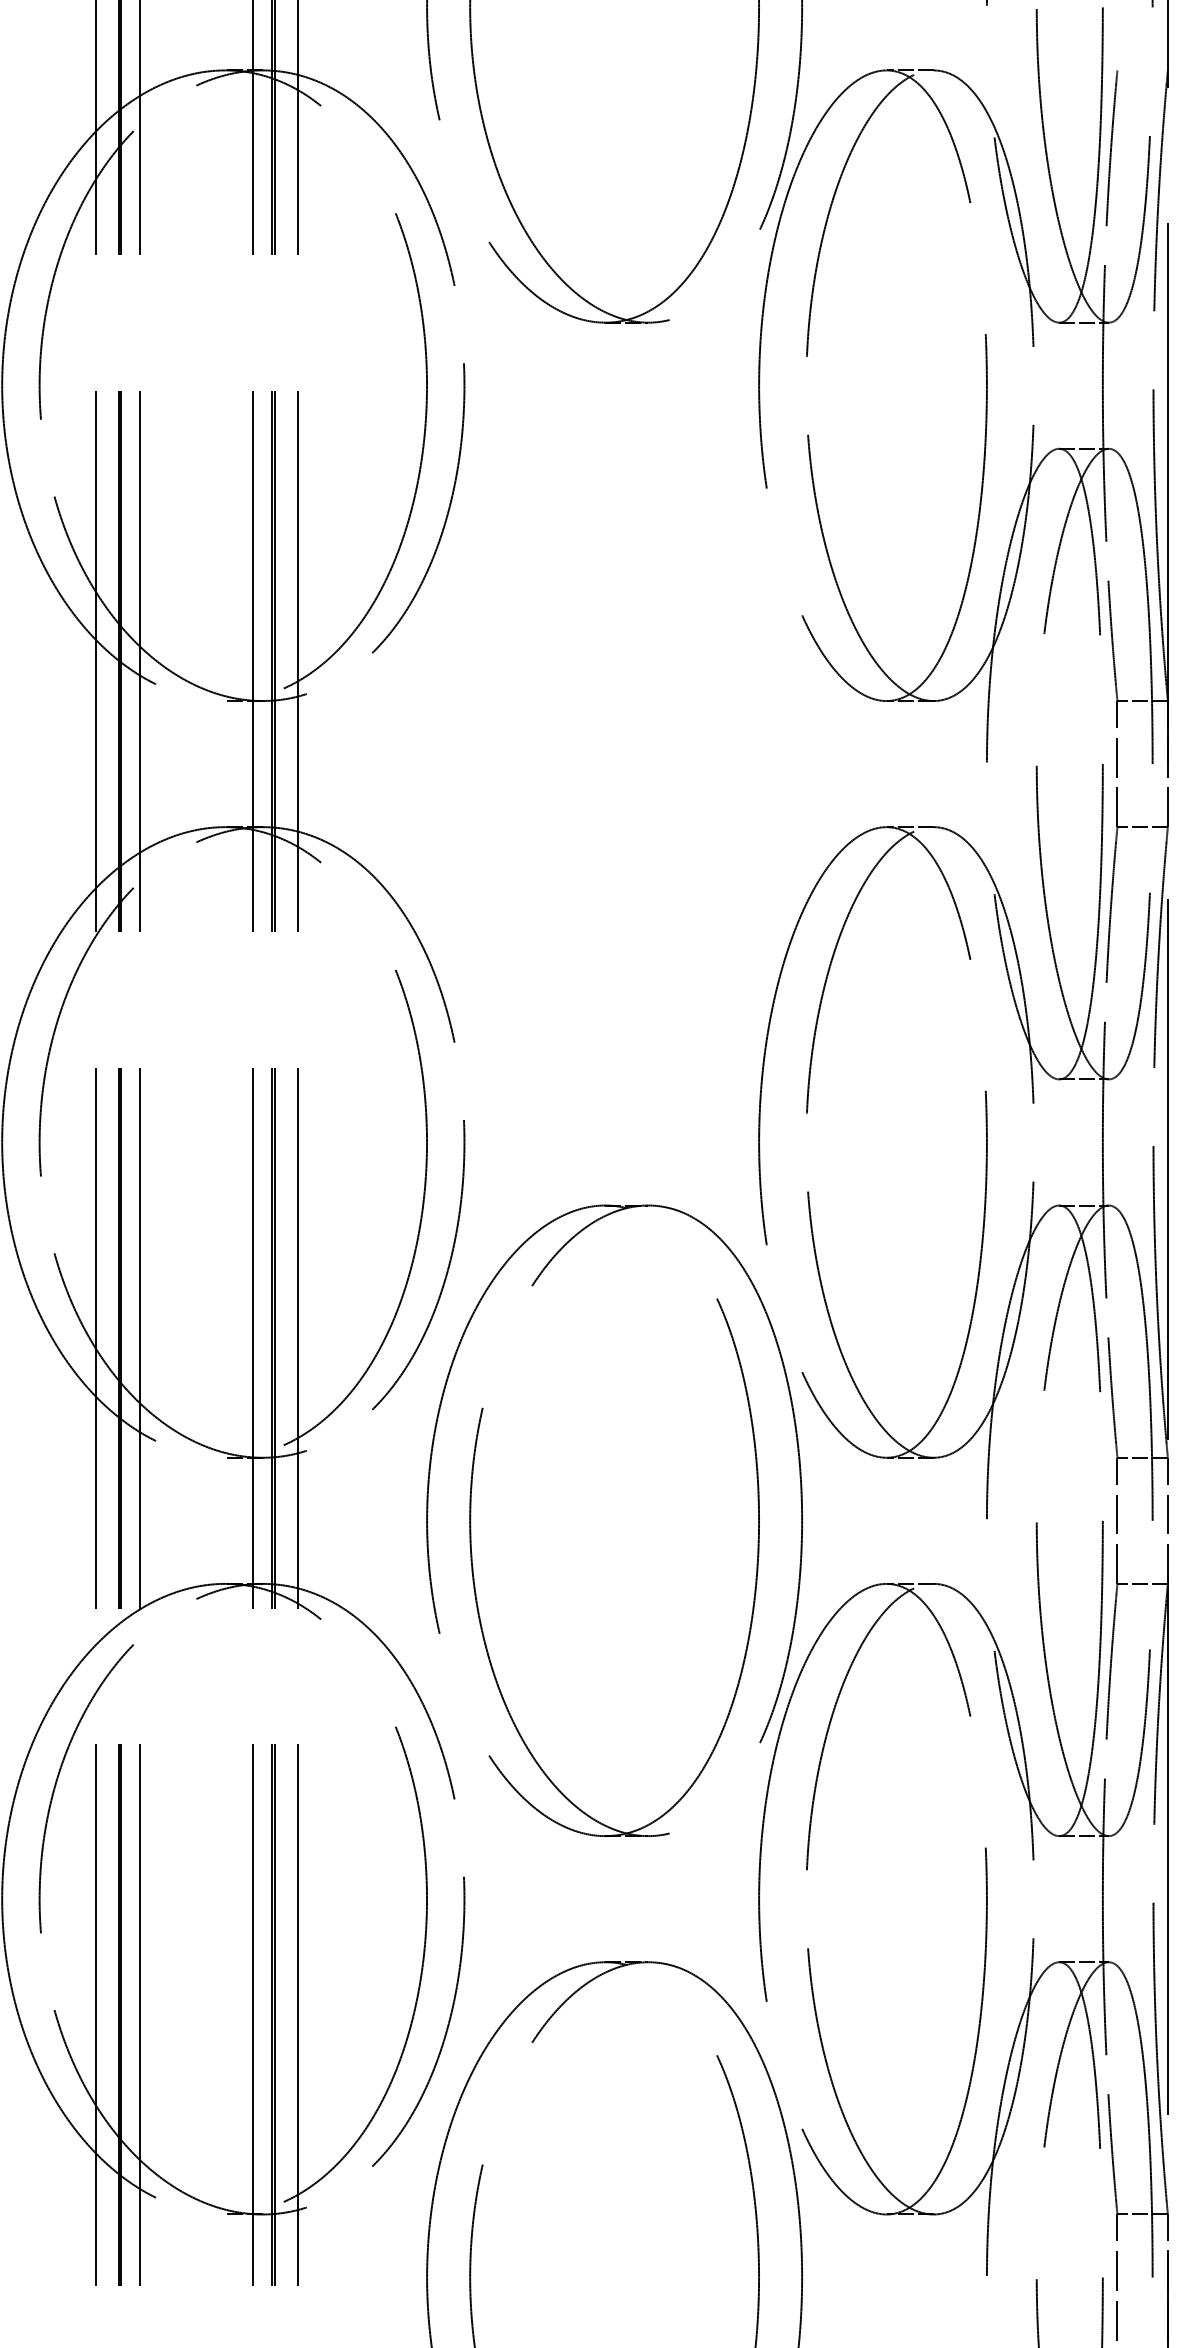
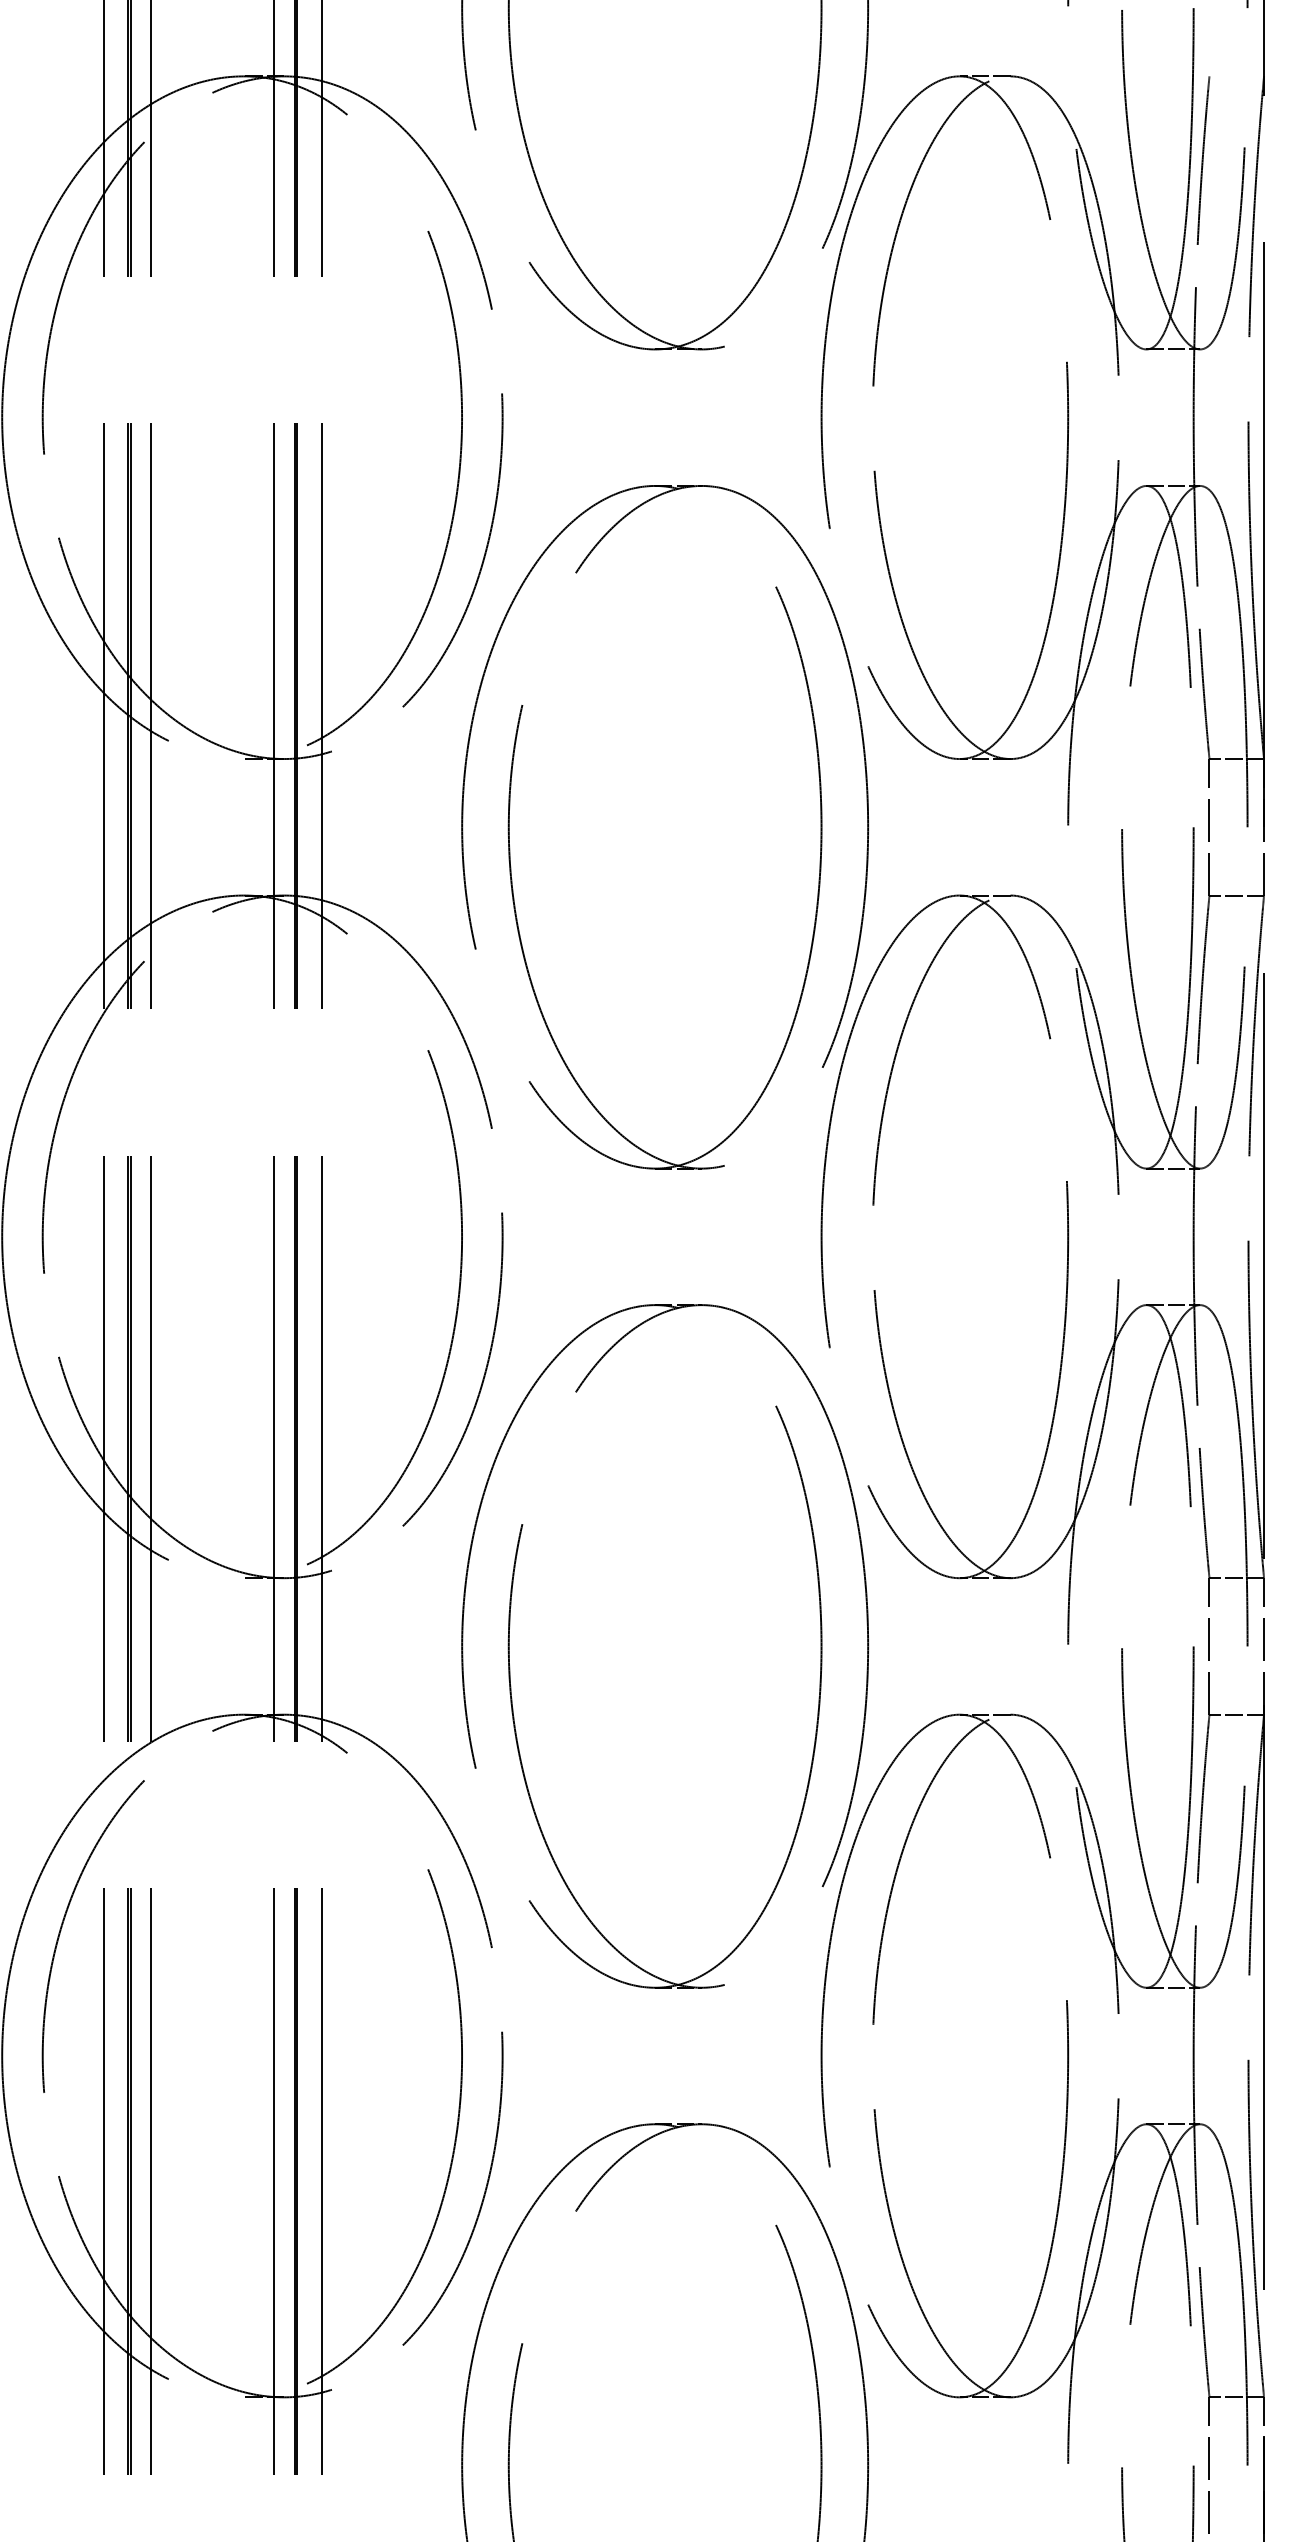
part: (471, 763) -> (510, 826), added

